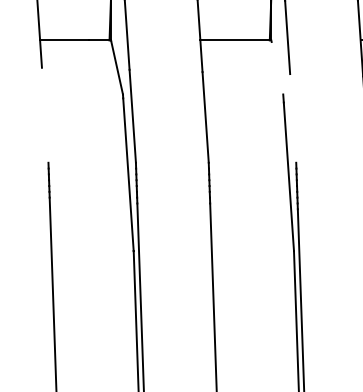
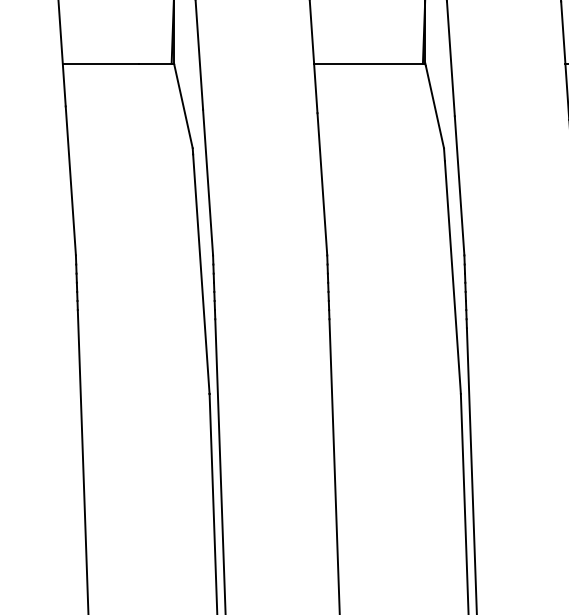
line: (277, 67) -> (435, 106), added
line: (44, 114) -> (69, 179), added
line: (293, 118) -> (460, 185), added

